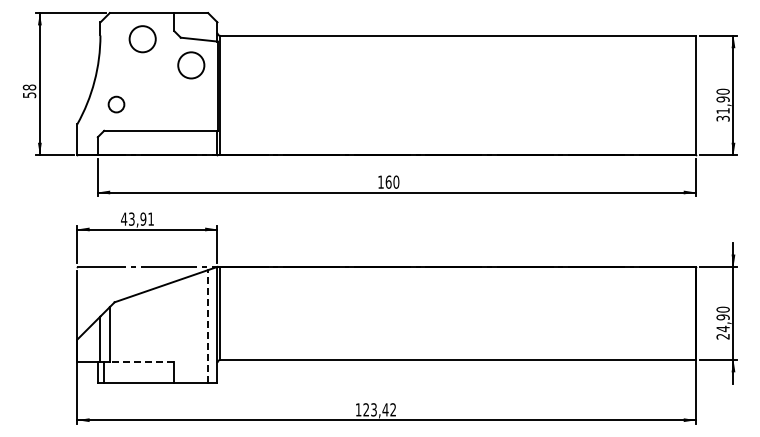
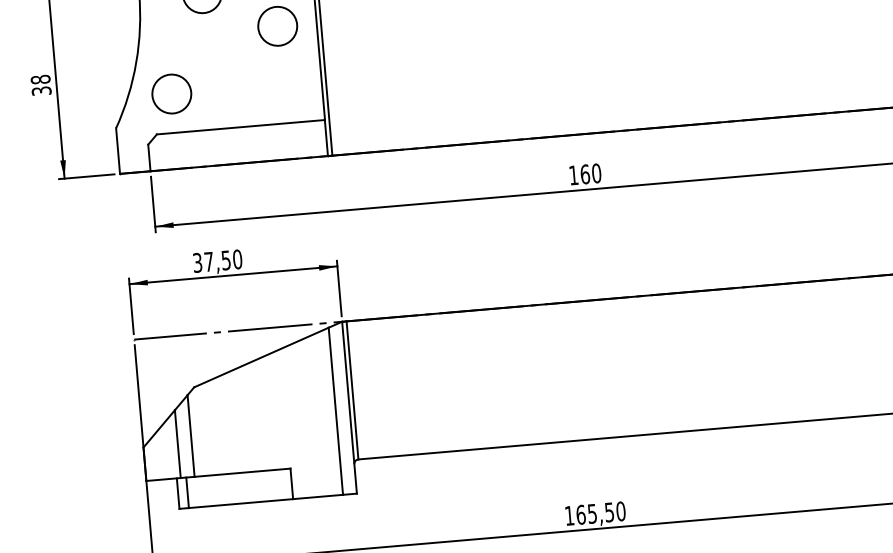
text: (28, 94) -> (39, 90), 58 -> 38
circle: (116, 104) -> (171, 93), size x1.67
text: (137, 218) -> (217, 260), 43,91 -> 37,50
line: (208, 325) -> (336, 409), dashed -> solid
line: (141, 362) -> (241, 473), dashed -> solid
text: (379, 409) -> (600, 512), 123,42 -> 165,50

